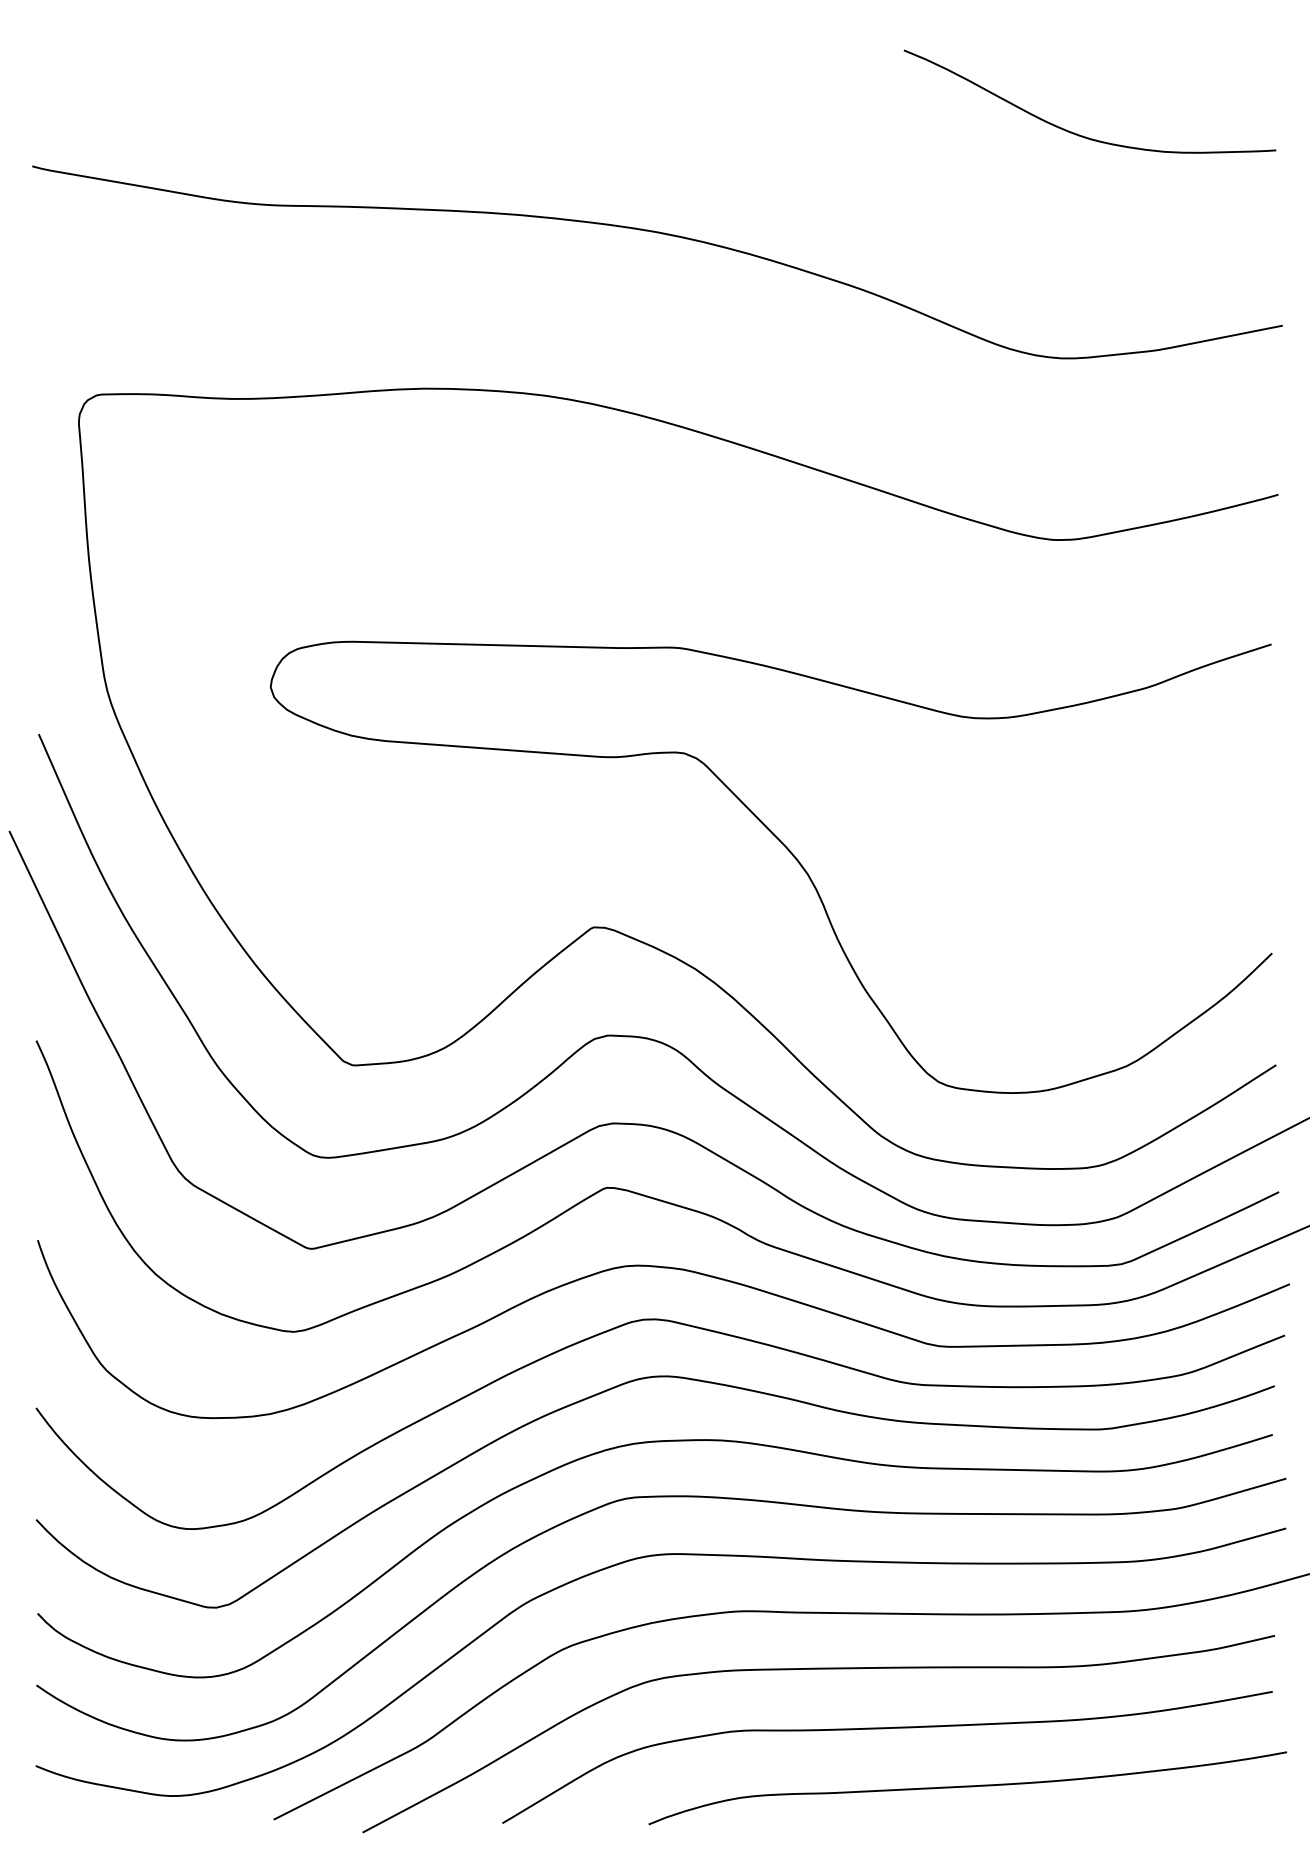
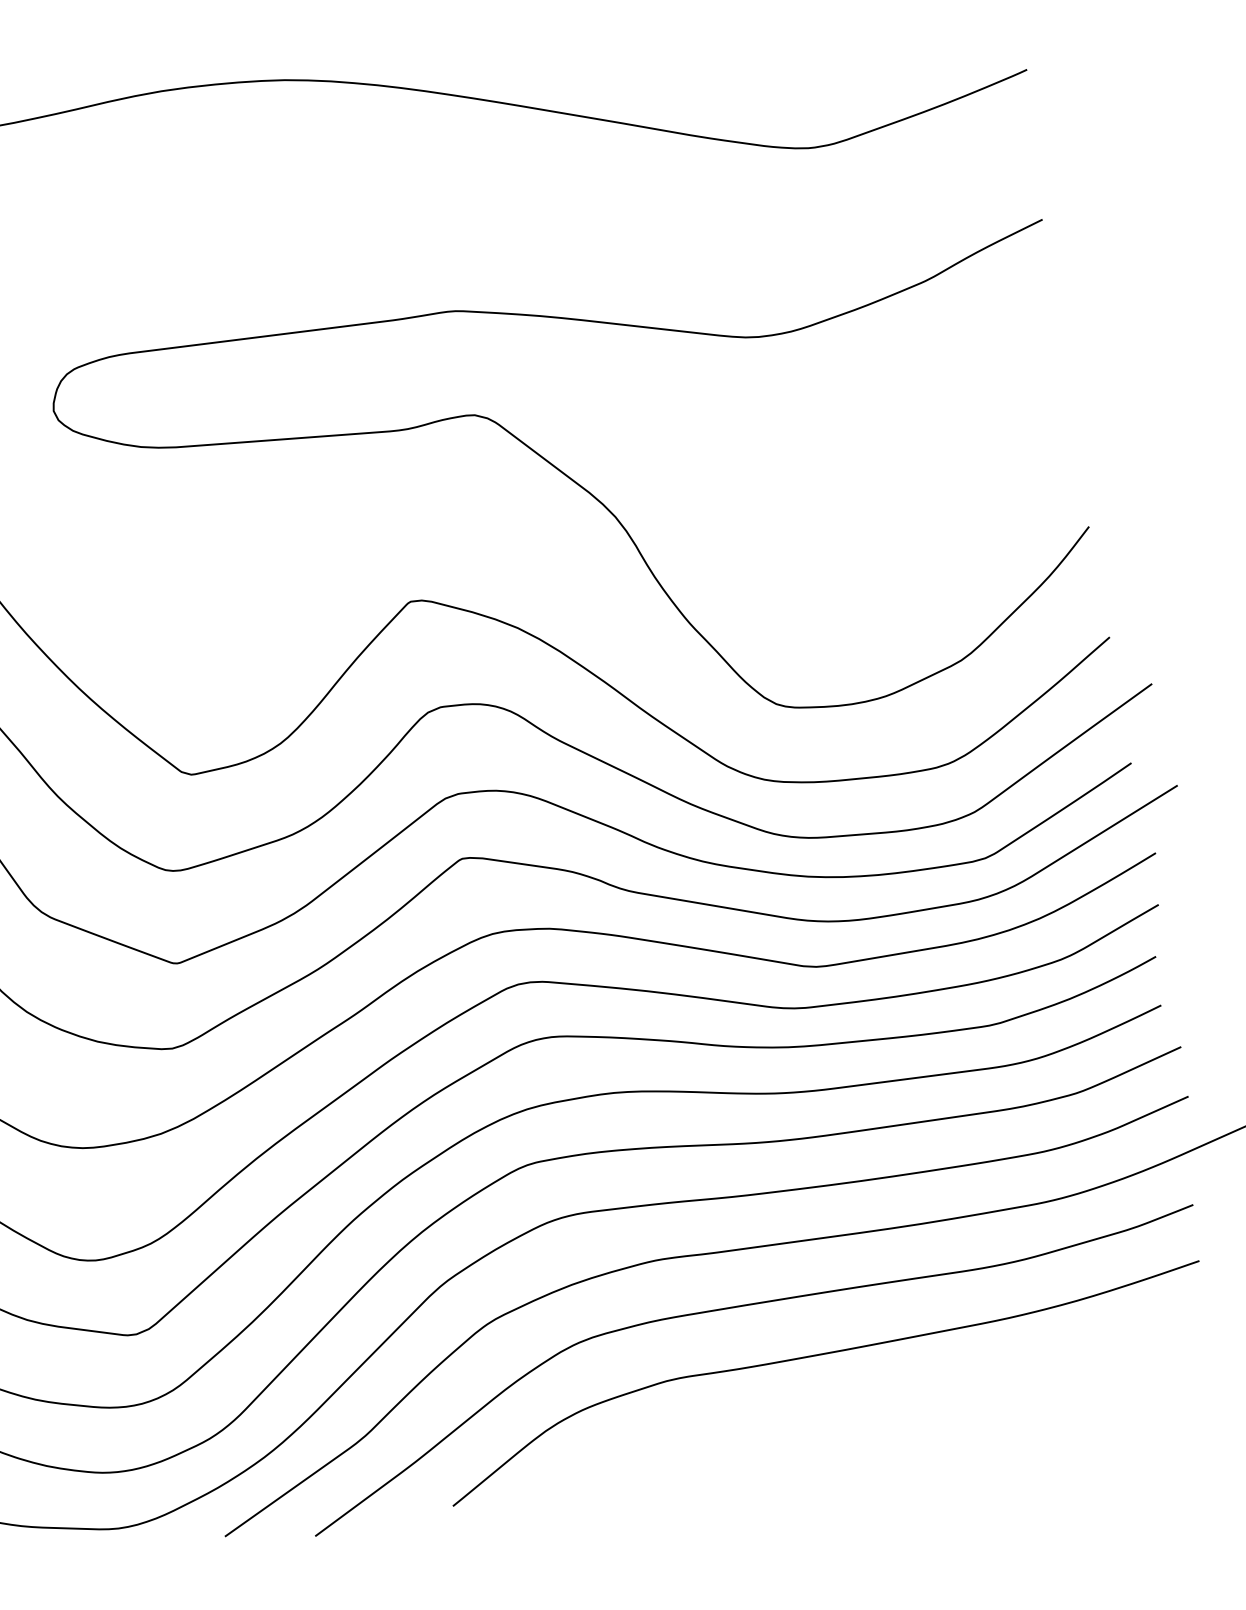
curve: (967, 1787) -> (910, 1401), removed

